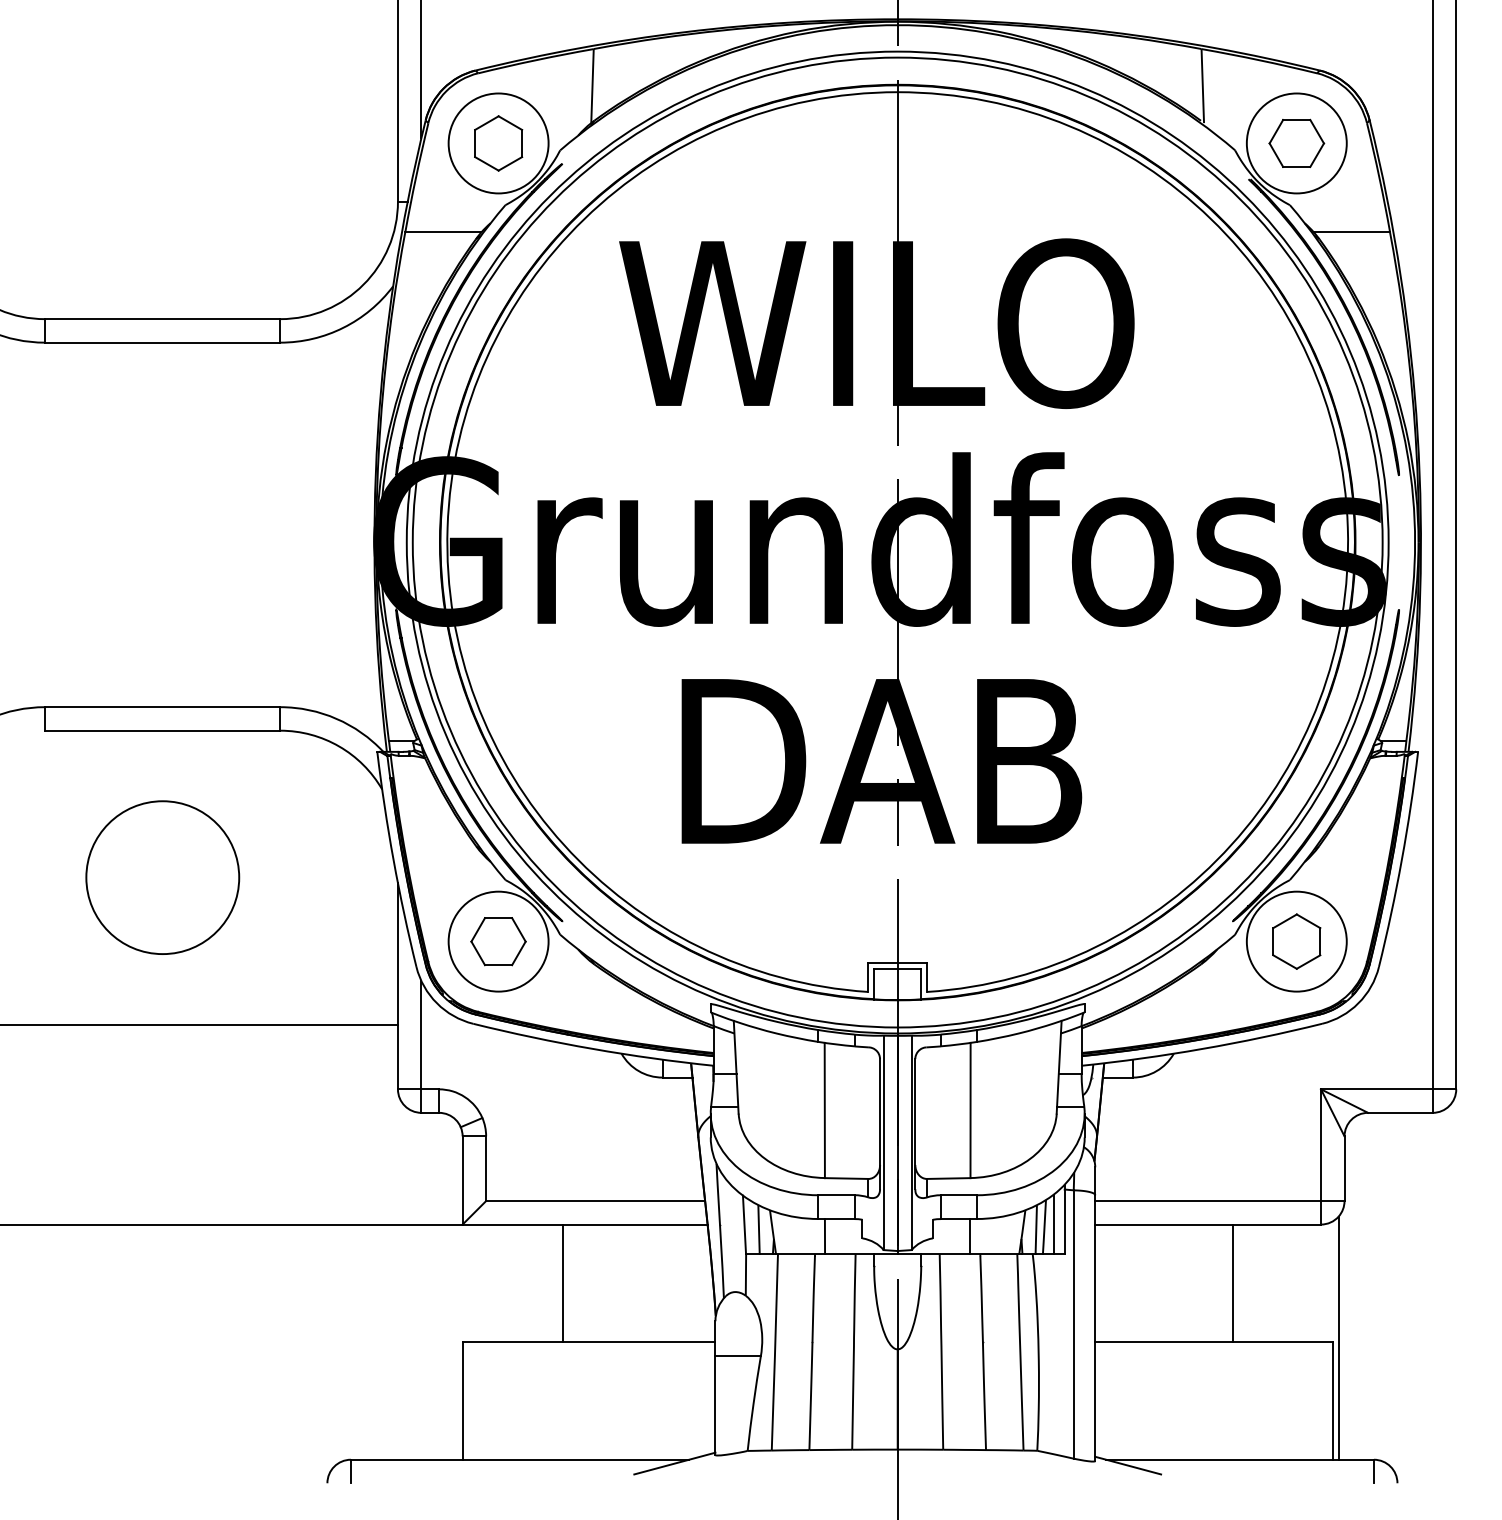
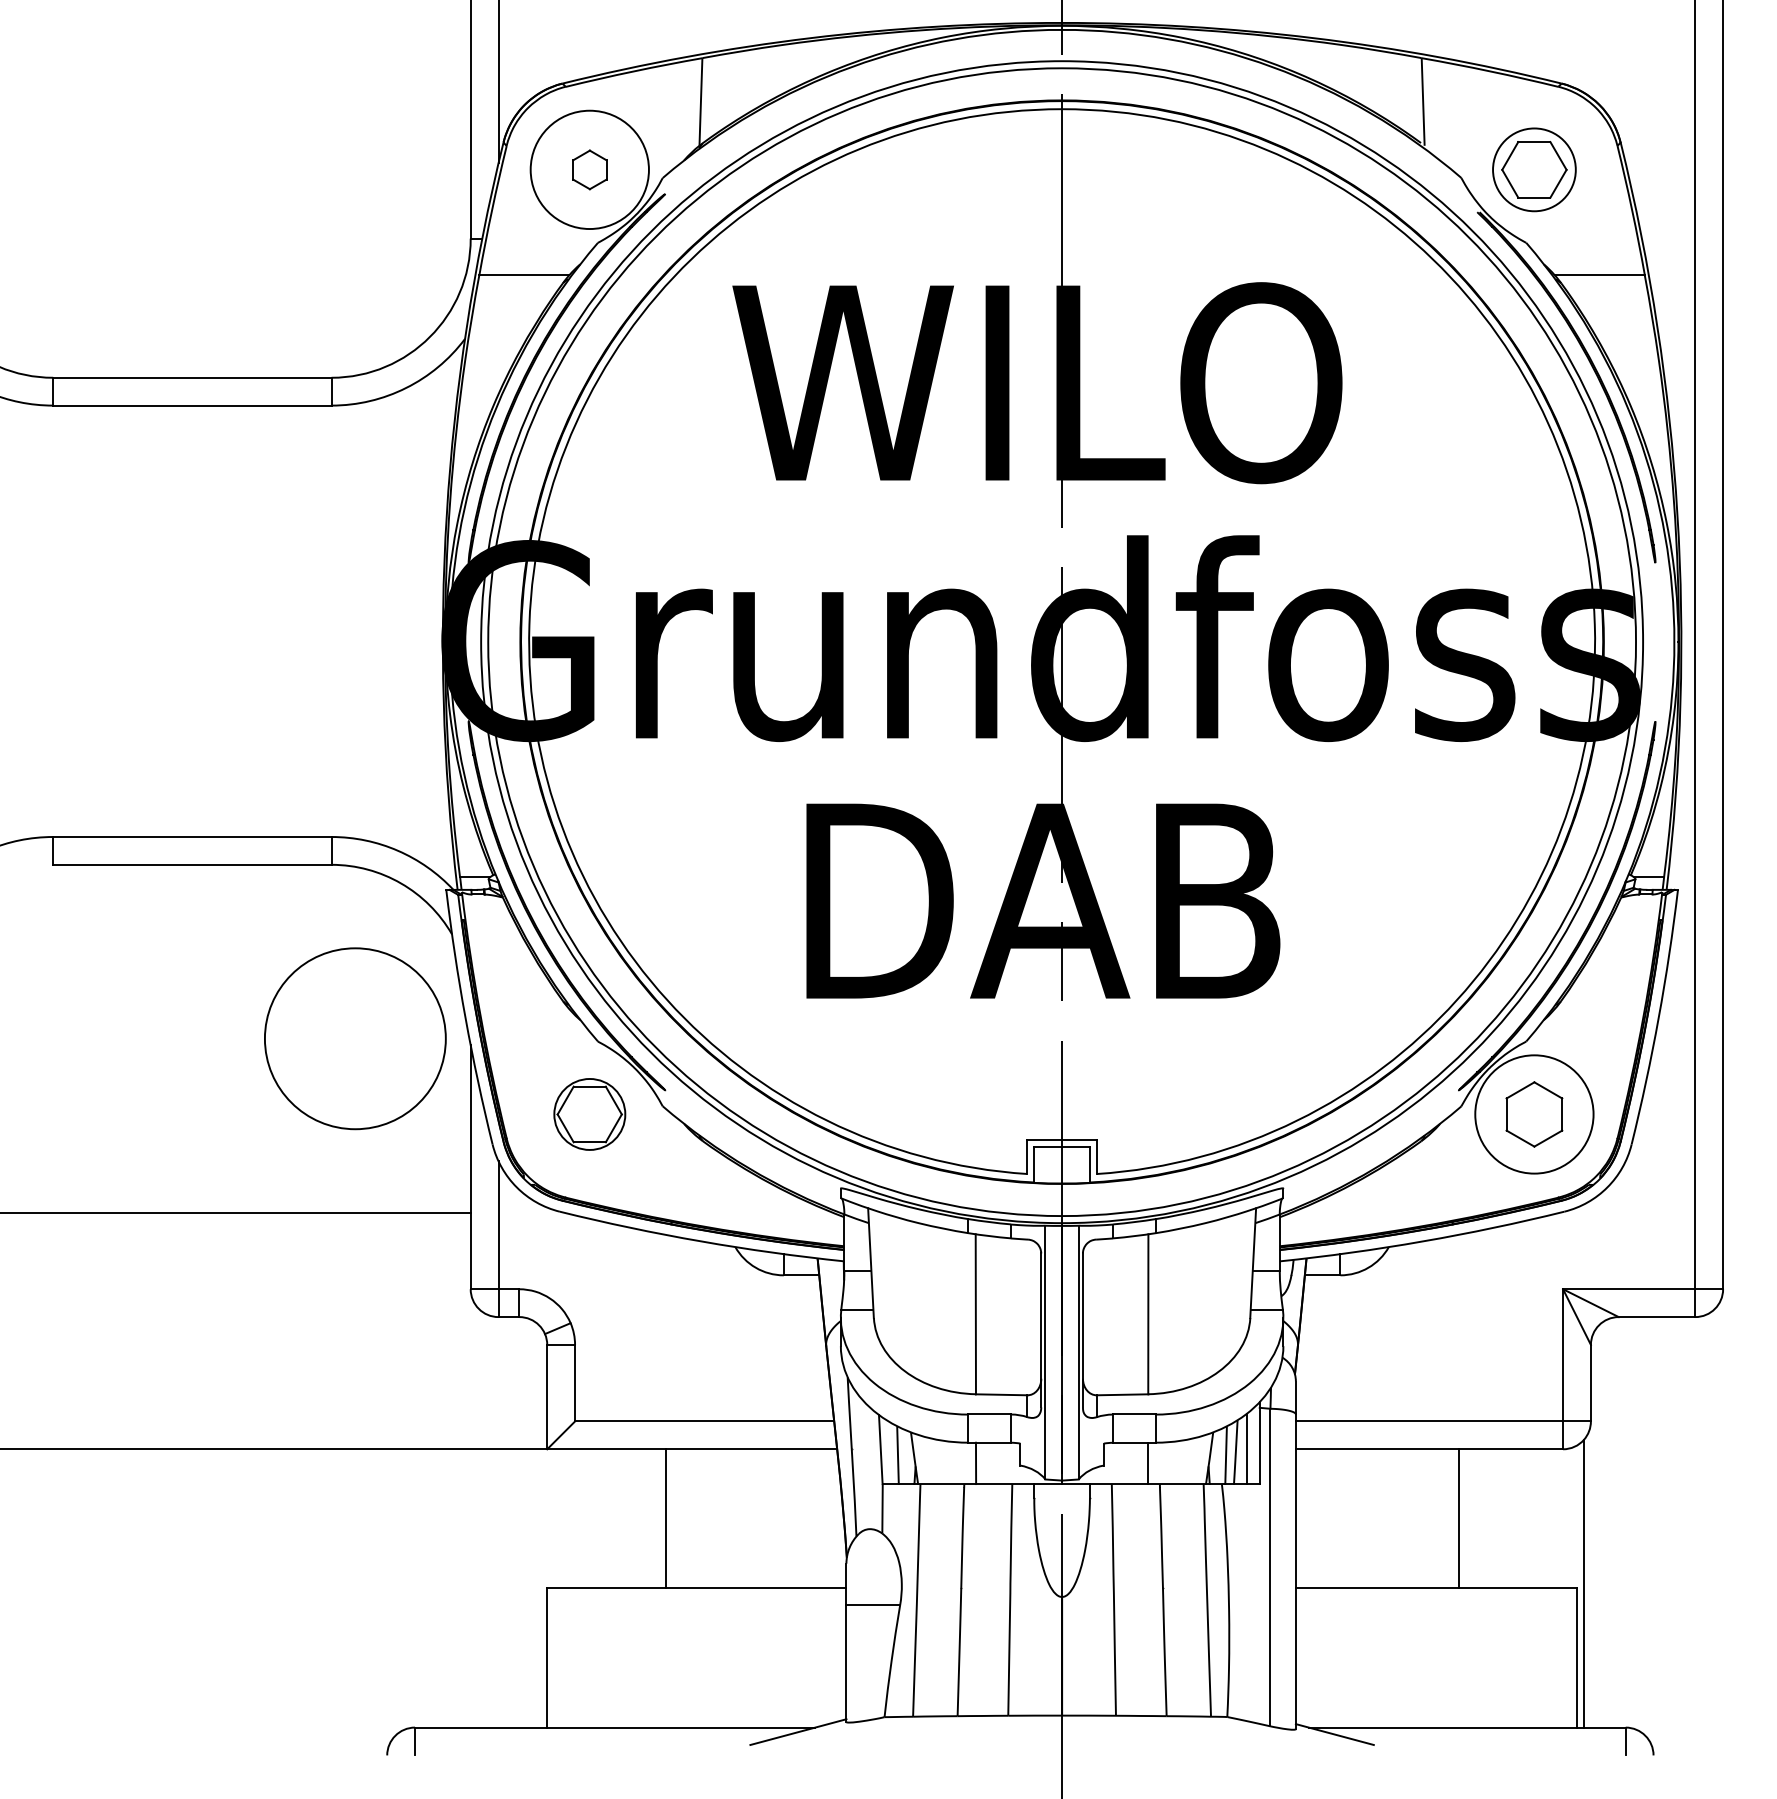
part: (498, 143) -> (589, 169), size x0.6
circle: (1296, 143) -> (1534, 169), size x0.7
circle: (162, 877) -> (355, 1038), moved
circle: (498, 941) -> (589, 1114), size x0.6

